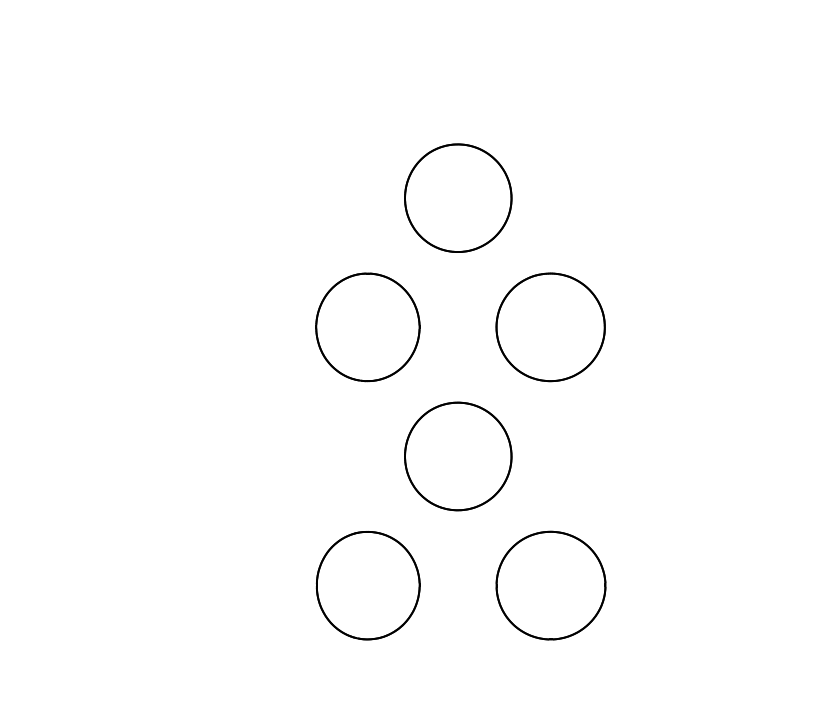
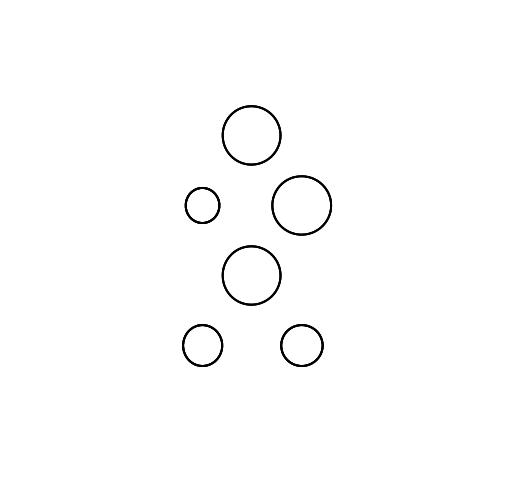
part: (367, 327) -> (202, 205), size x0.6
part: (367, 585) -> (202, 345), size x0.7
part: (550, 585) -> (301, 345), size x0.7

